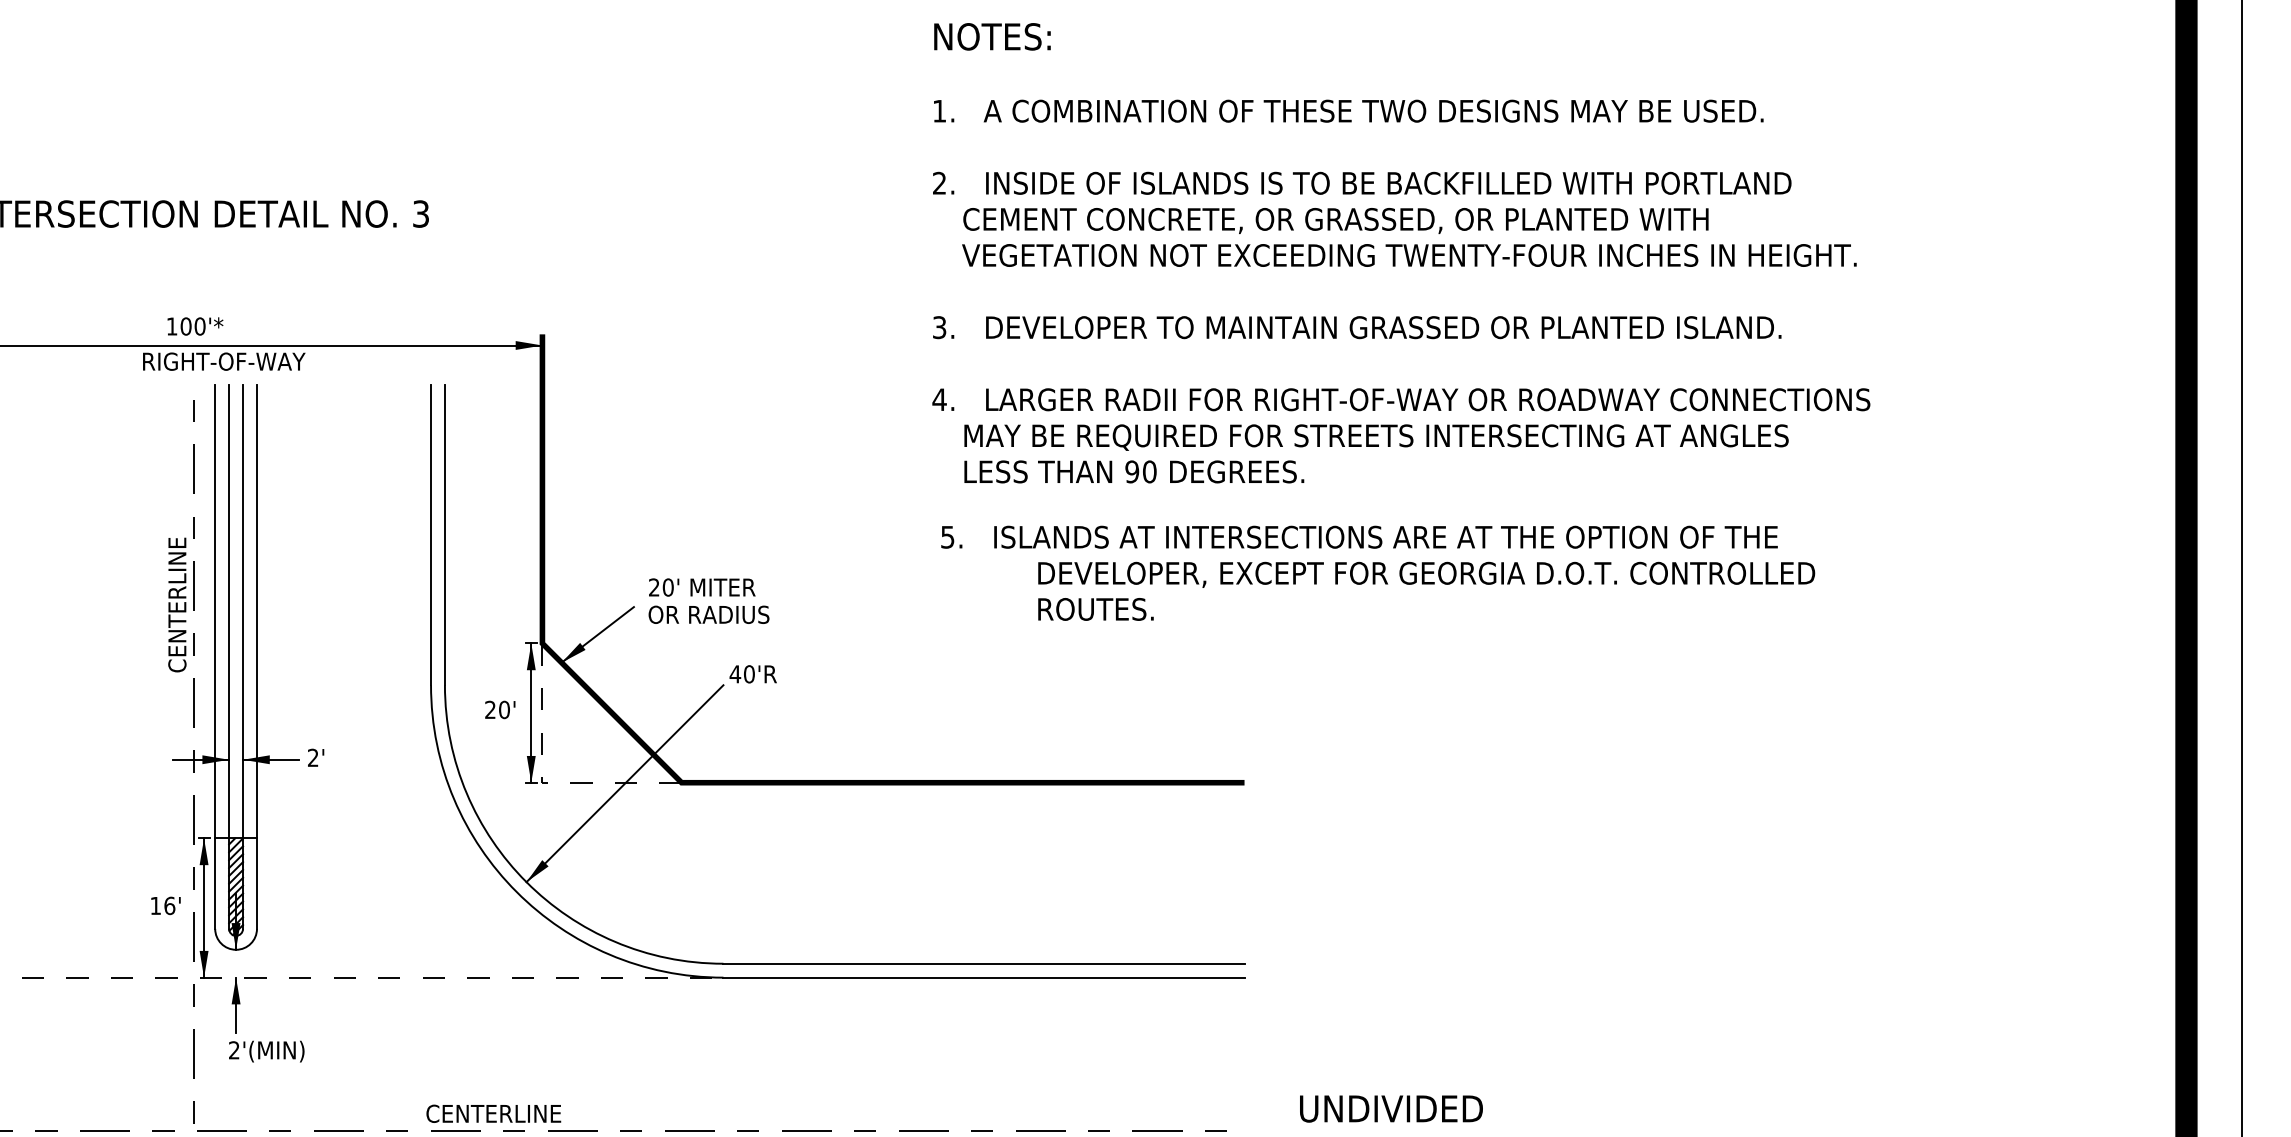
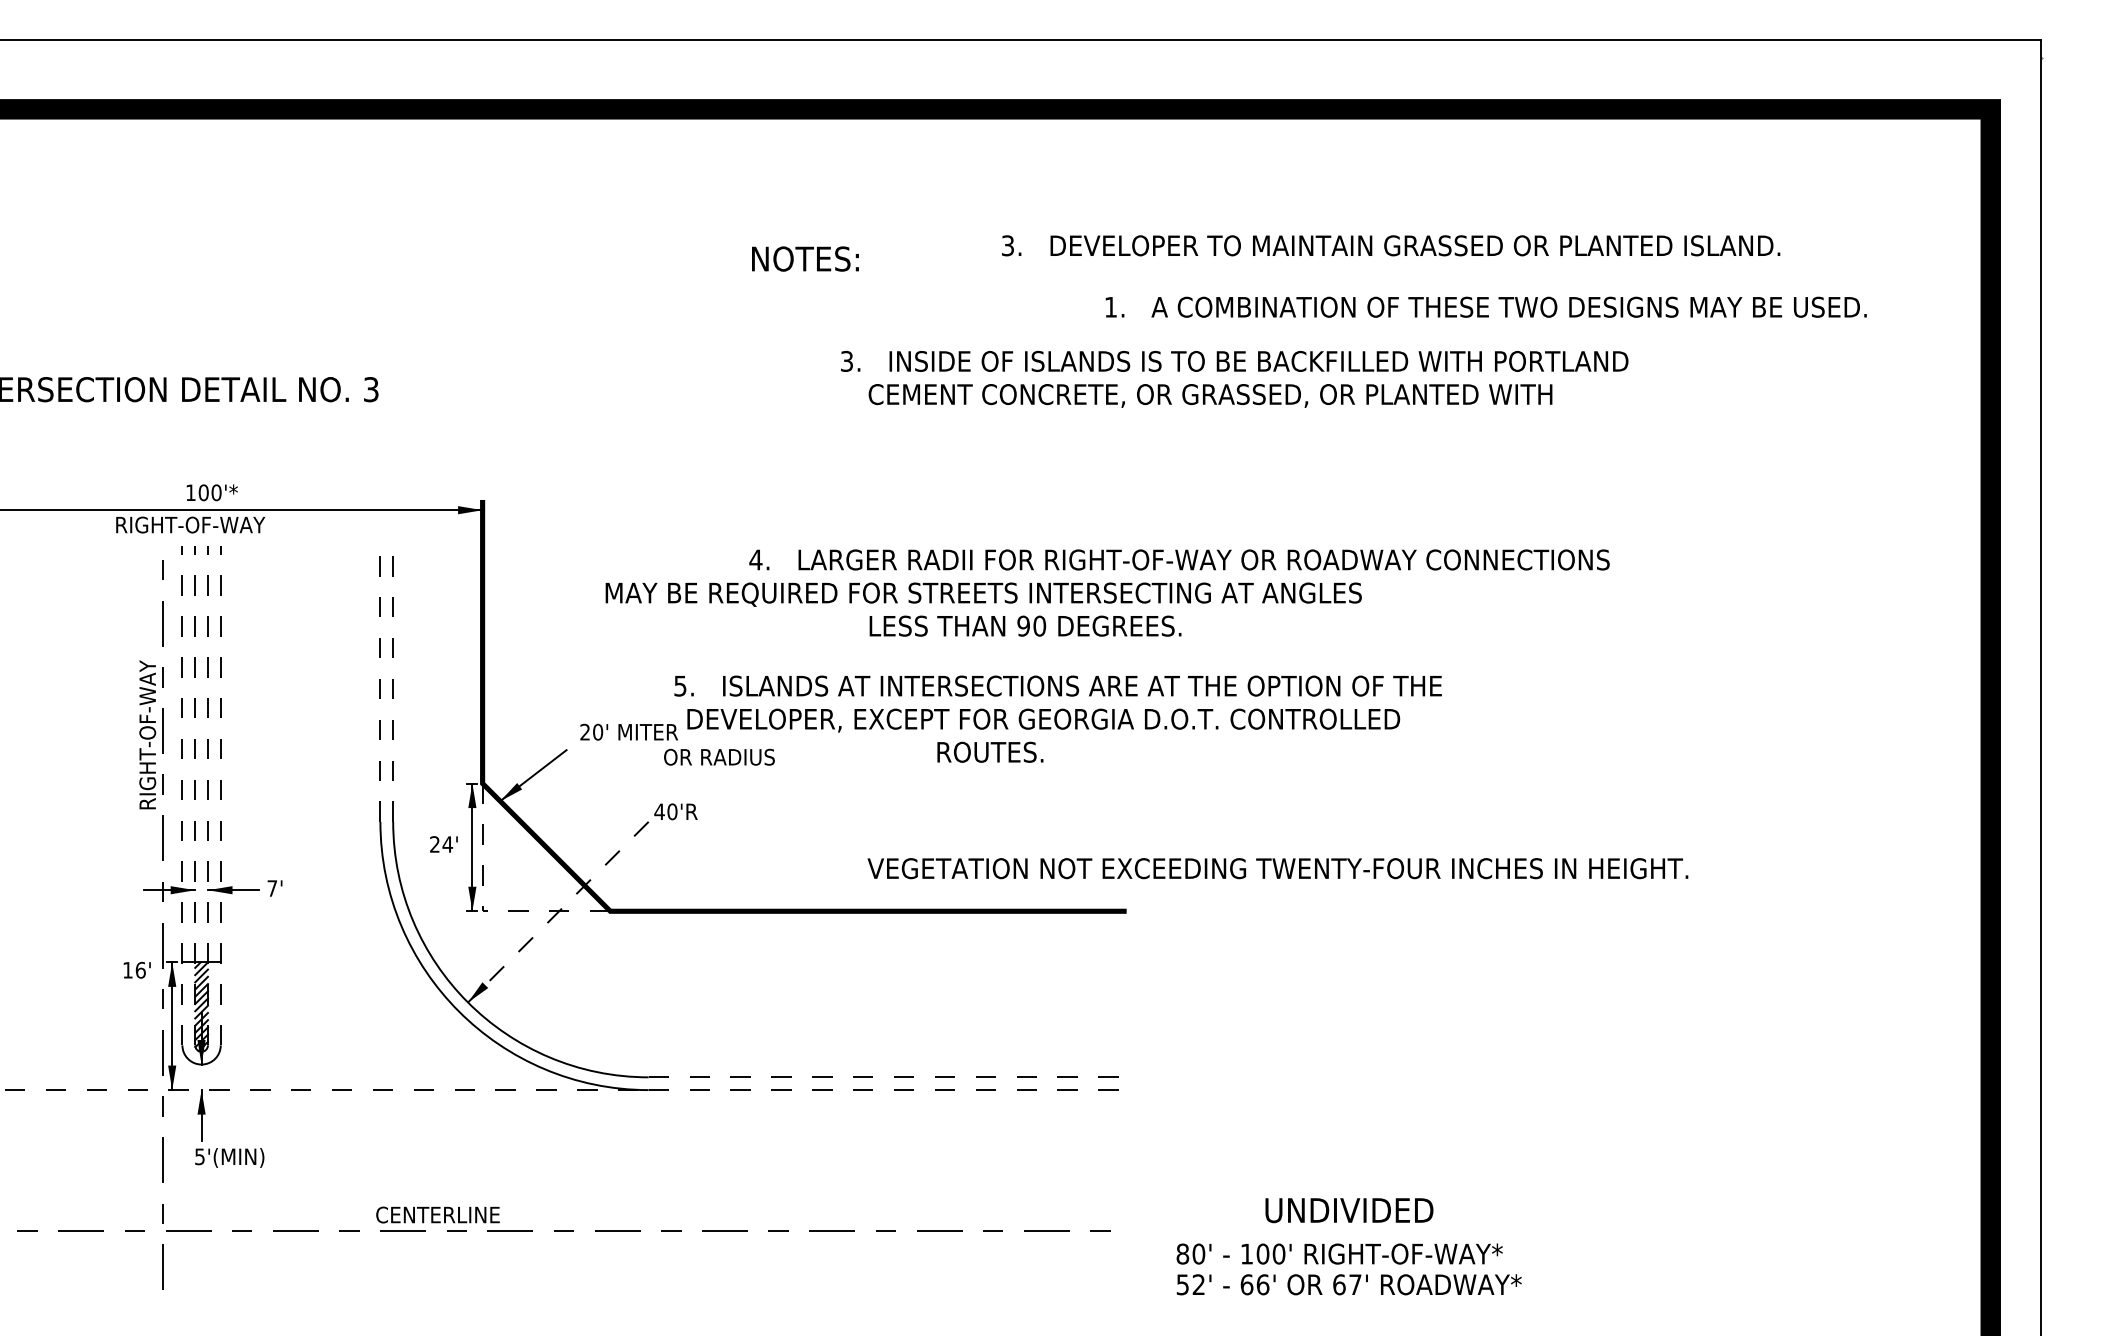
text: (992, 36) -> (805, 258), moved
text: (1347, 110) -> (1485, 306), moved
text: (939, 183) -> (846, 361), 2. -> 3.
text: (1408, 255) -> (1277, 868), moved
text: (194, 326) -> (211, 492), moved
text: (1357, 327) -> (1391, 245), moved
text: (1401, 399) -> (1179, 559), moved
text: (1376, 437) -> (983, 594), moved
line: (431, 535) -> (380, 684), solid -> dashed
line: (445, 535) -> (393, 684), solid -> dashed
text: (1358, 536) -> (1057, 685), moved
text: (1426, 574) -> (1043, 720), moved
text: (177, 591) -> (147, 735), CENTERLINE -> RIGHT-OF-WAY
text: (709, 613) -> (719, 756), moved
line: (215, 656) -> (182, 795), solid -> dashed
line: (229, 656) -> (195, 795), solid -> dashed
line: (242, 656) -> (207, 795), solid -> dashed
line: (256, 656) -> (220, 795), solid -> dashed
text: (504, 709) -> (447, 844), 20' -> 24'
text: (312, 757) -> (271, 888), 2' -> 7'
line: (625, 784) -> (558, 912), solid -> dashed
text: (165, 905) -> (136, 969), moved
line: (984, 963) -> (888, 1077), solid -> dashed
line: (984, 978) -> (888, 1090), solid -> dashed
text: (233, 1050) -> (199, 1156), 2'(MIN) -> 5'(MIN)
text: (1391, 1108) -> (1349, 1210), moved

